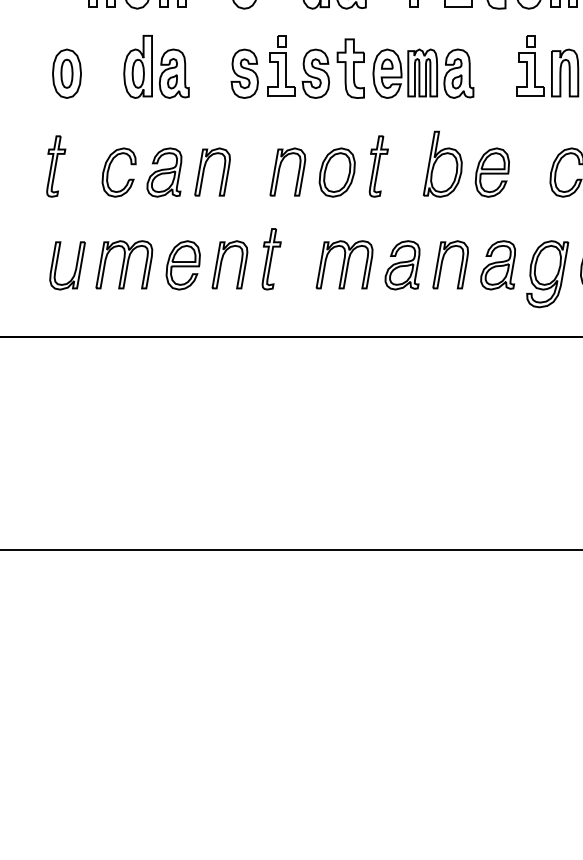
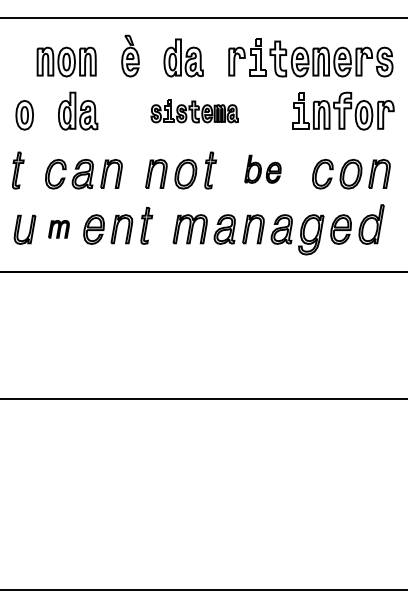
part: (351, 67) -> (194, 111), size x0.6
part: (465, 164) -> (262, 169), size x0.7
part: (123, 265) -> (58, 229), size x0.6

